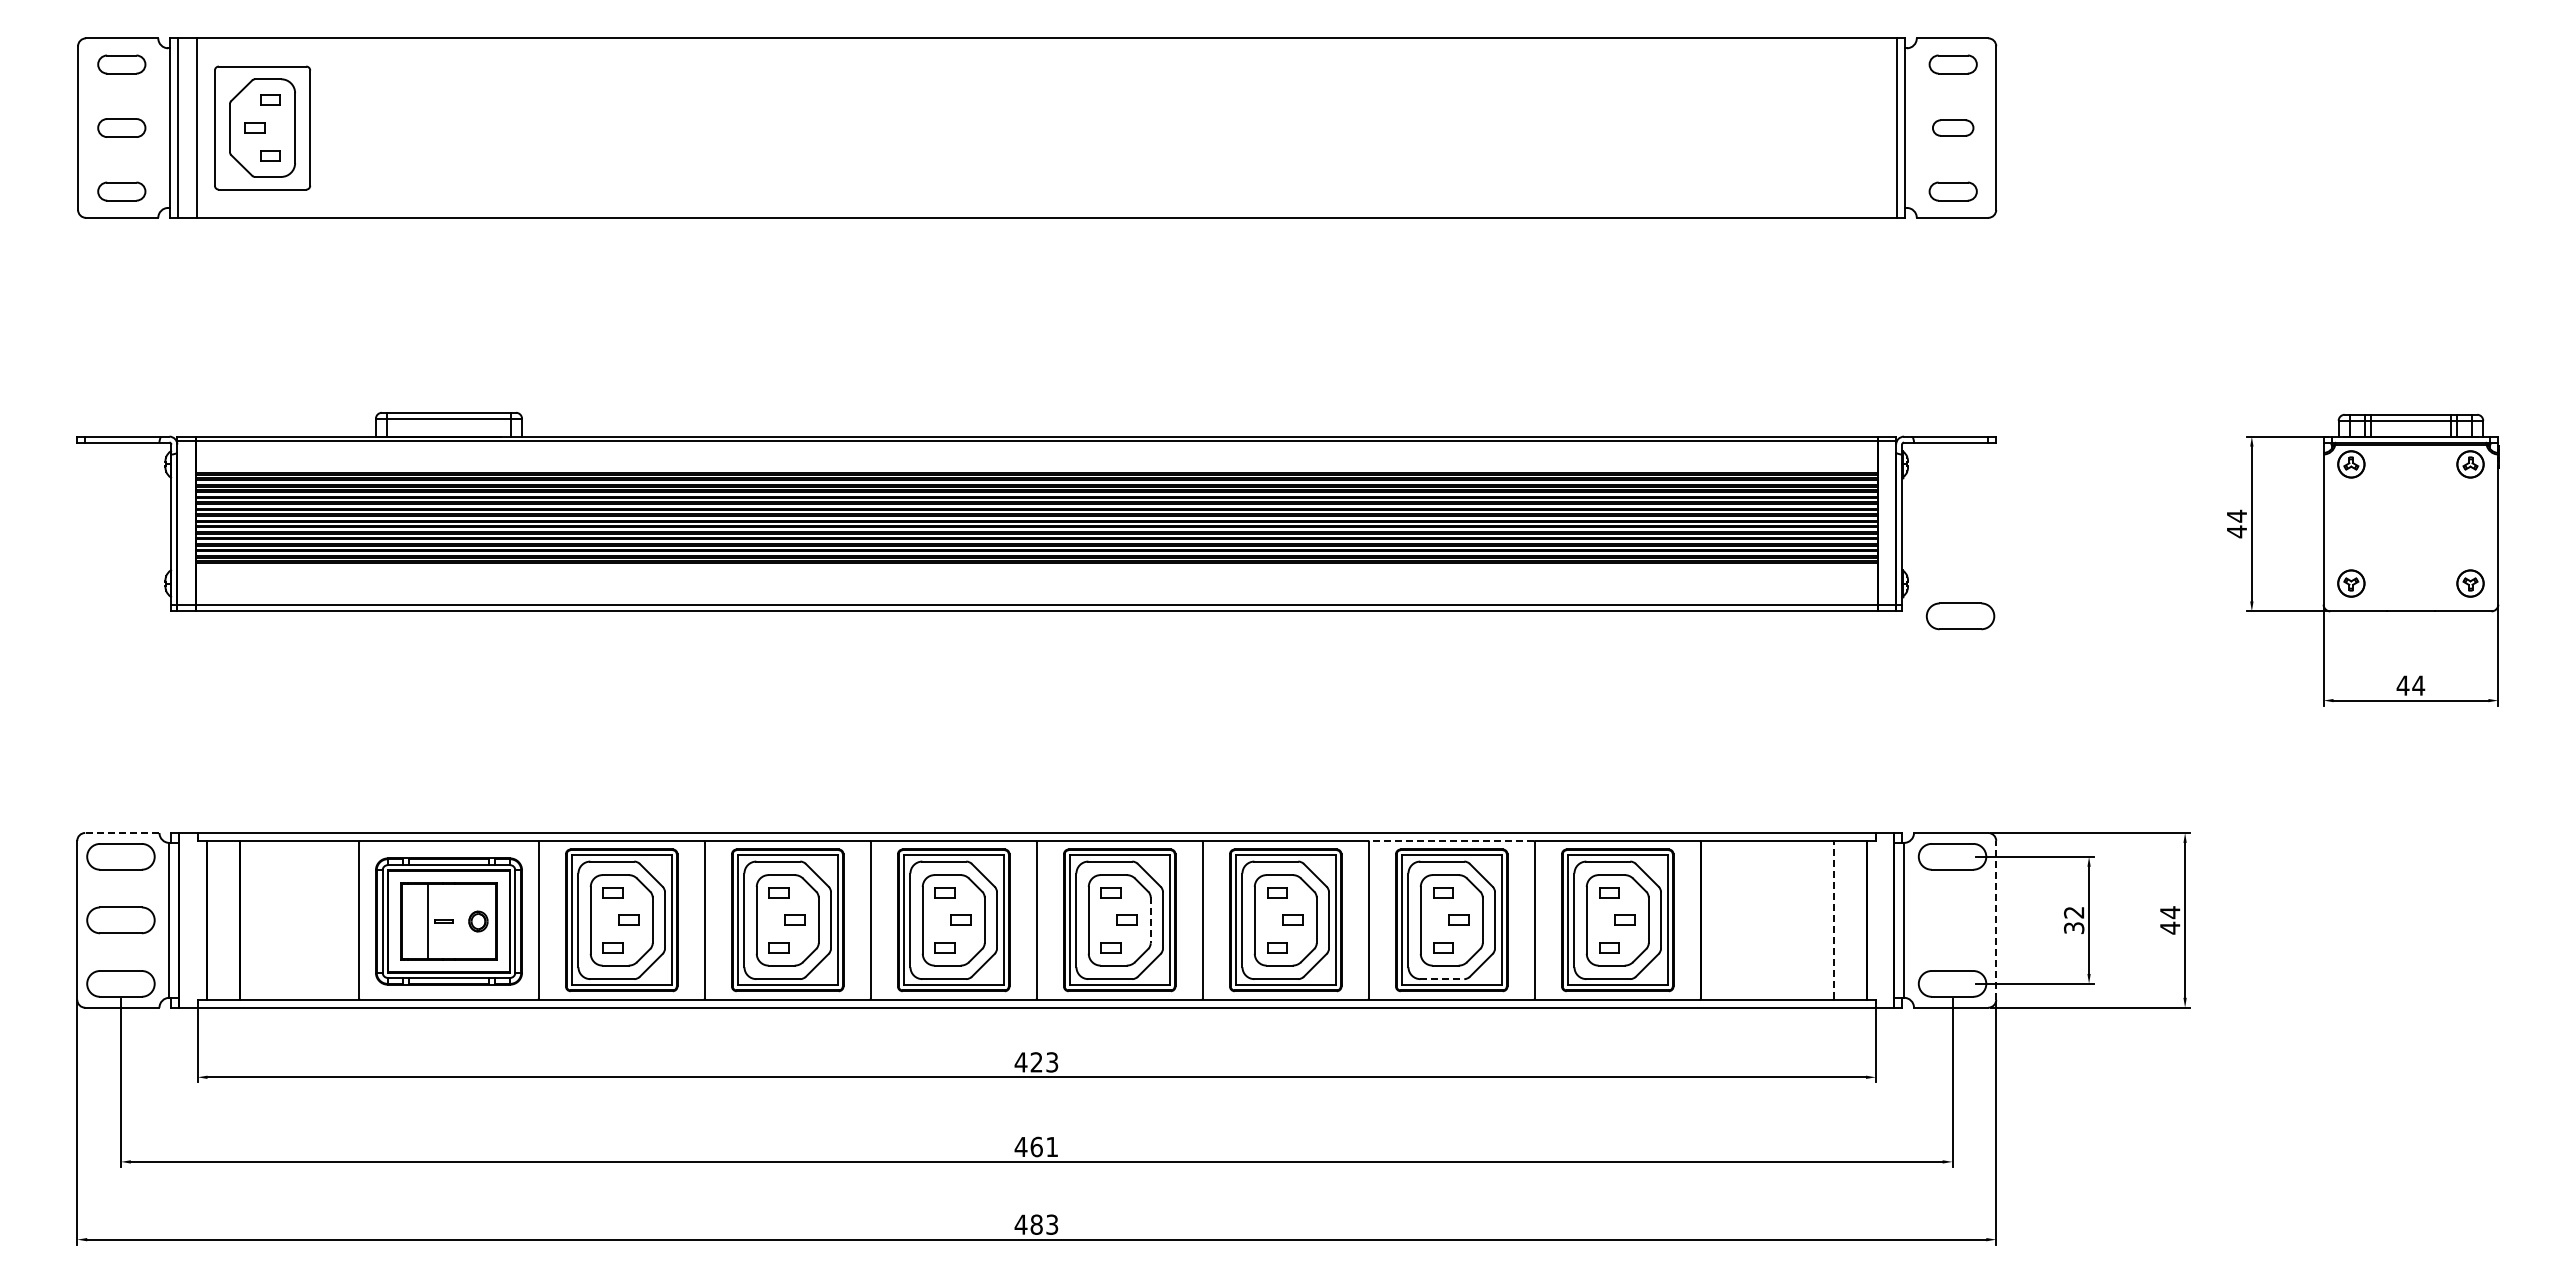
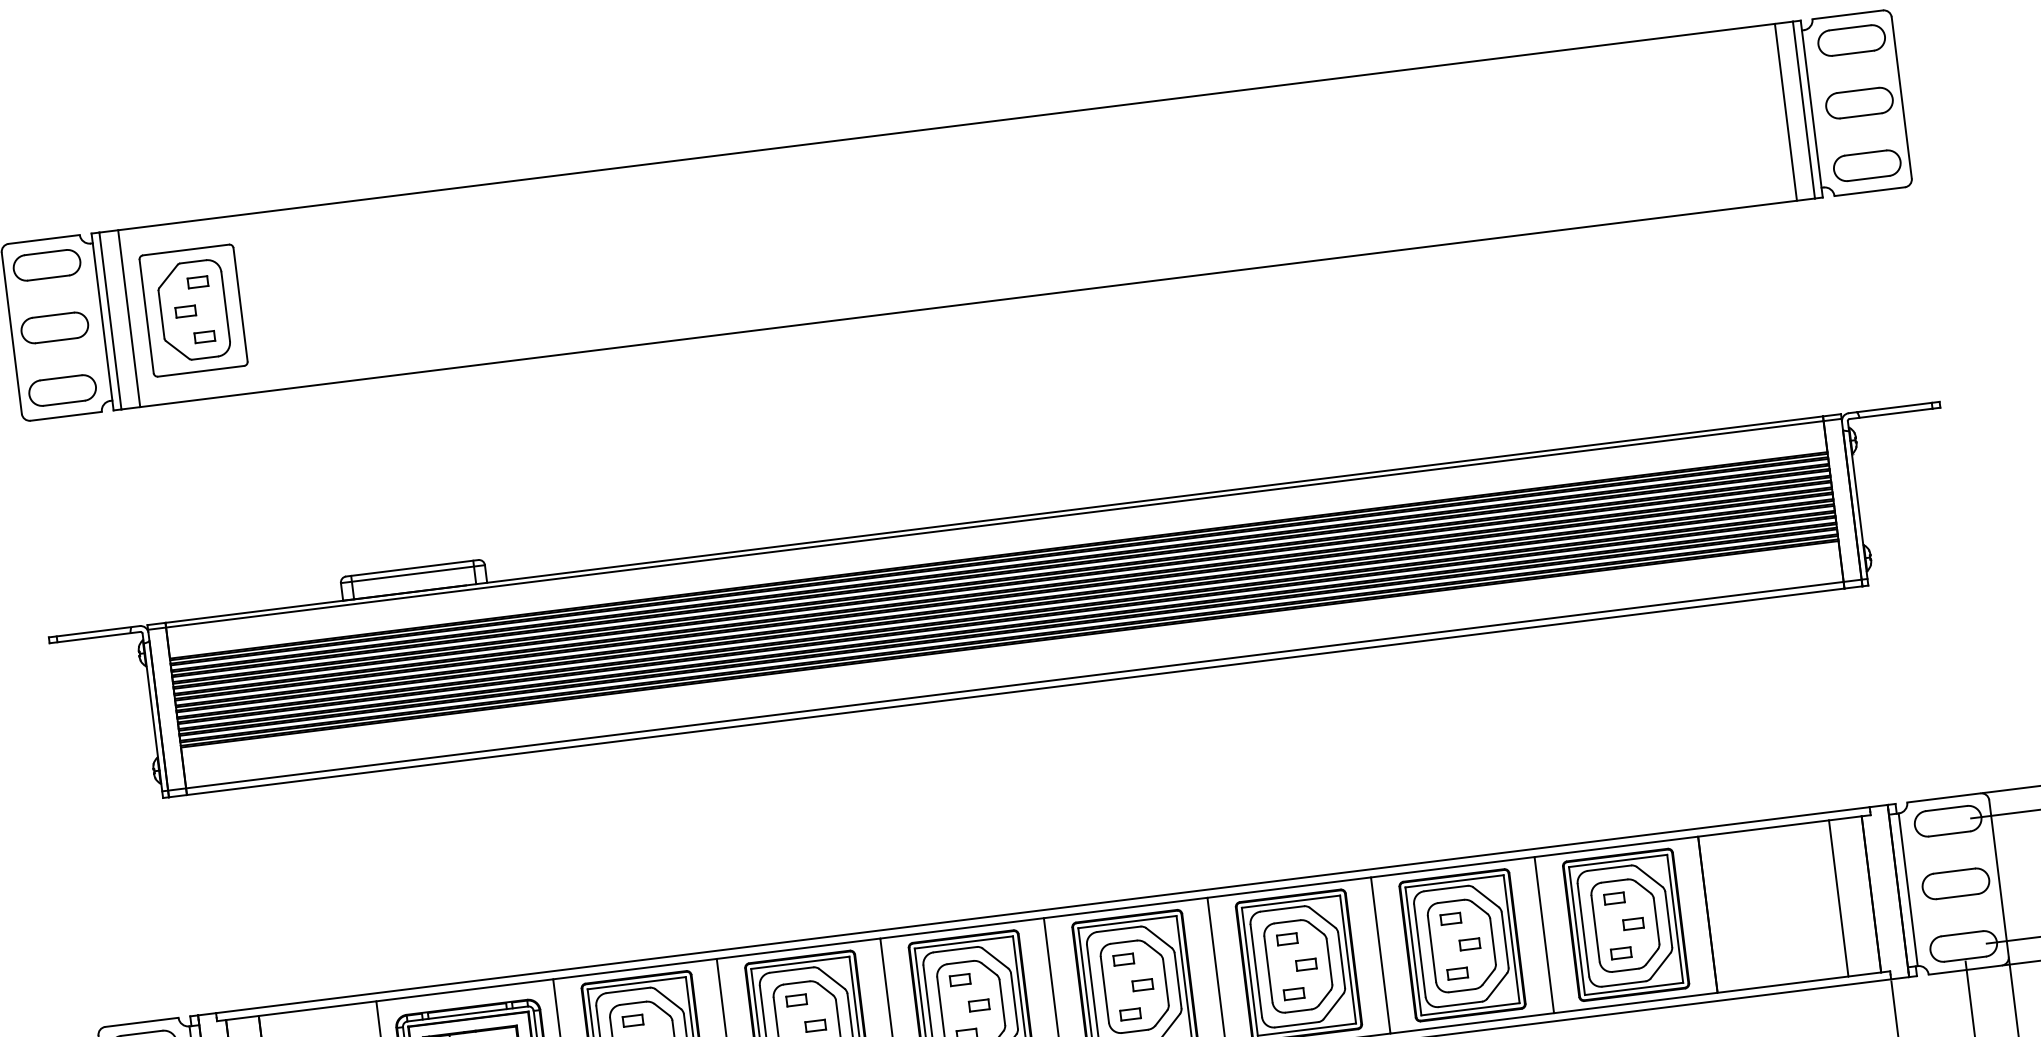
part: (121, 64) -> (46, 265), size x1.43
part: (1952, 64) -> (1850, 40), size x1.43
part: (121, 127) -> (54, 327), size x1.43
line: (1878, 127) -> (1785, 111), added
part: (1952, 127) -> (1858, 102), size x1.67
part: (121, 191) -> (62, 390), size x1.43
part: (1952, 191) -> (1866, 165), size x1.43
part: (1960, 616) -> (1955, 883), moved
line: (121, 832) -> (141, 1021), dashed -> solid
line: (1451, 841) -> (1452, 867), dashed -> solid
line: (1996, 919) -> (1999, 877), dashed -> solid
line: (1150, 920) -> (1165, 982), dashed -> solid
line: (1833, 920) -> (1838, 898), dashed -> solid
line: (1442, 979) -> (1460, 1004), dashed -> solid

